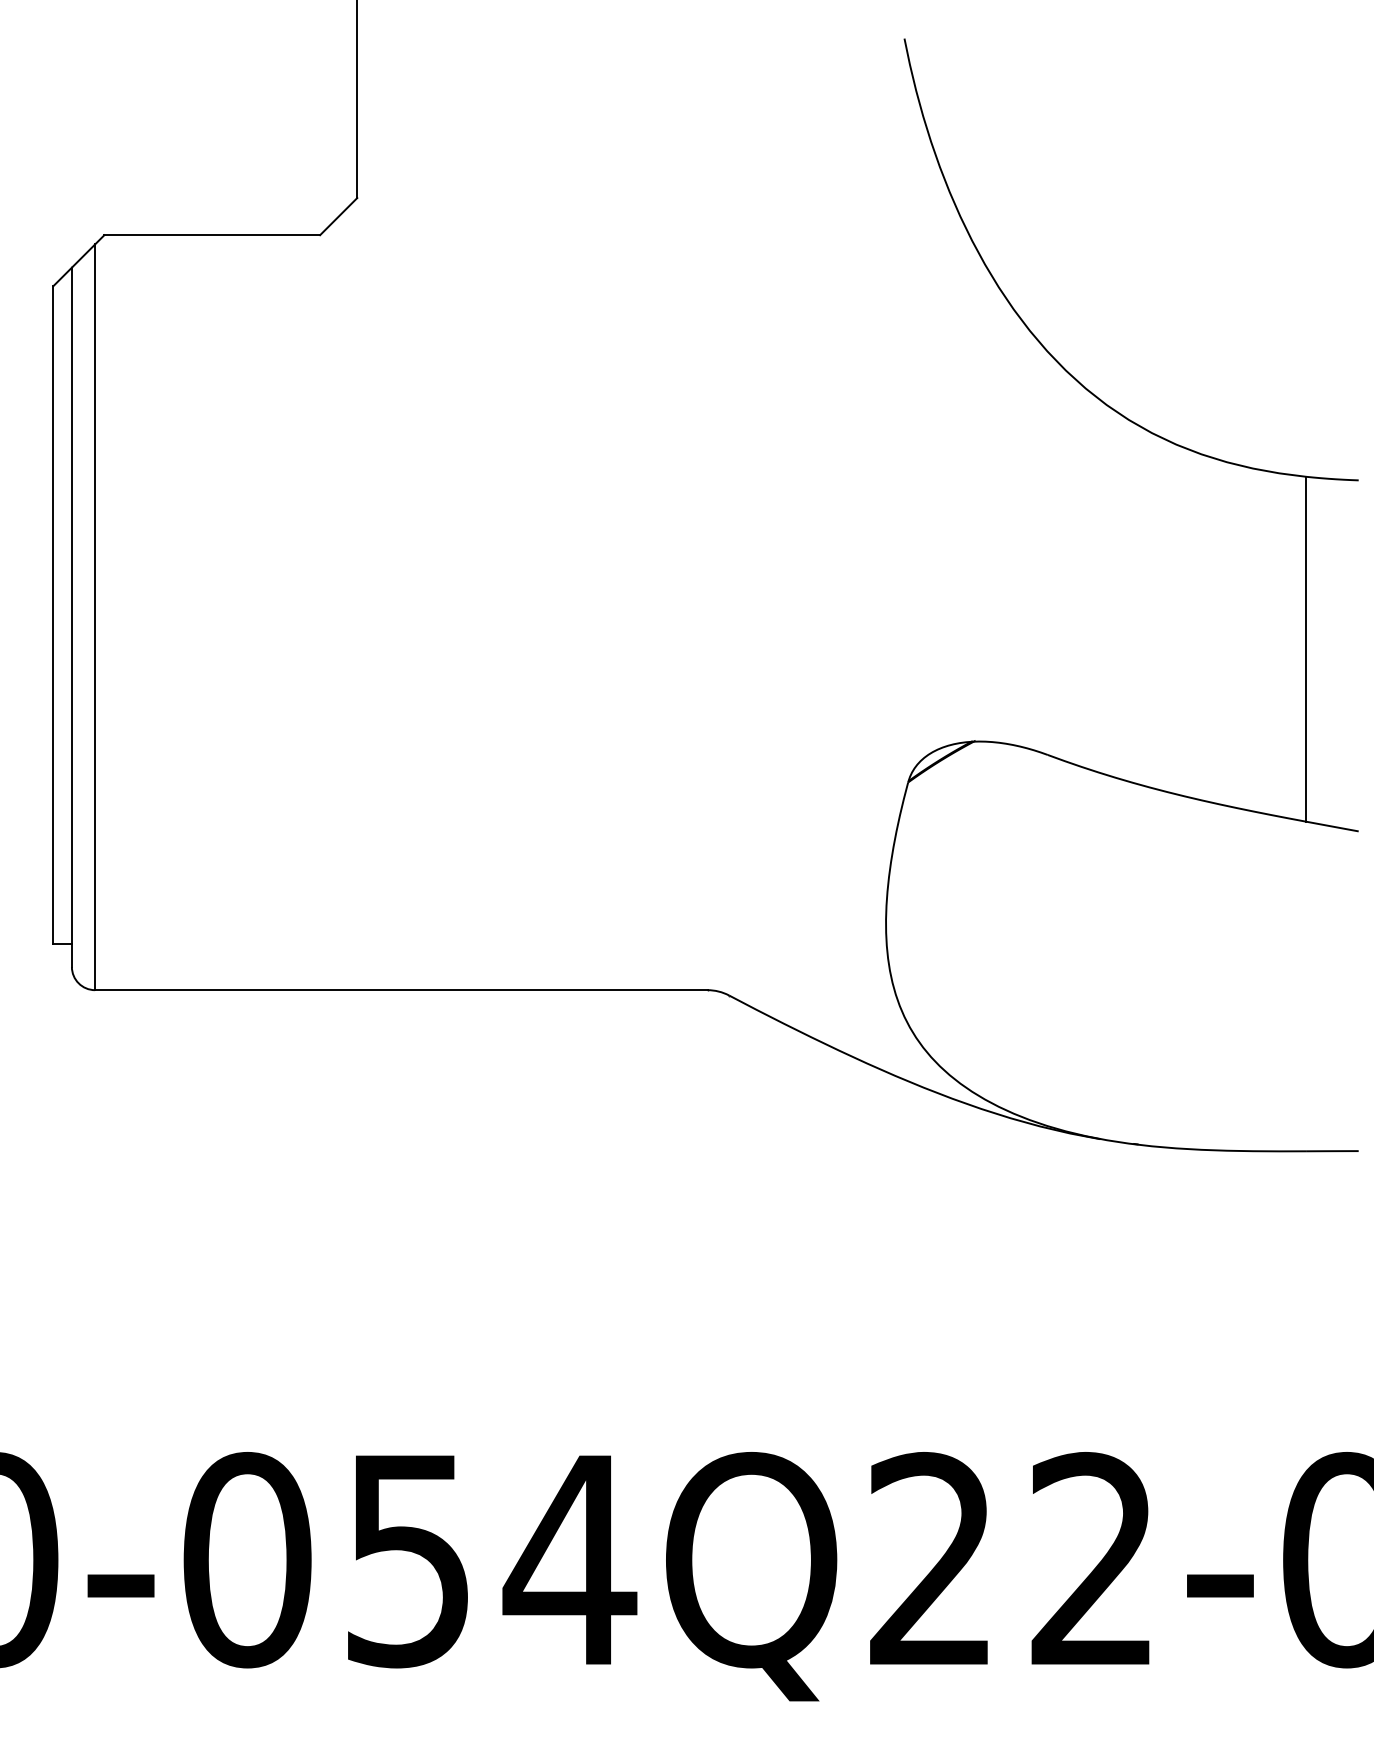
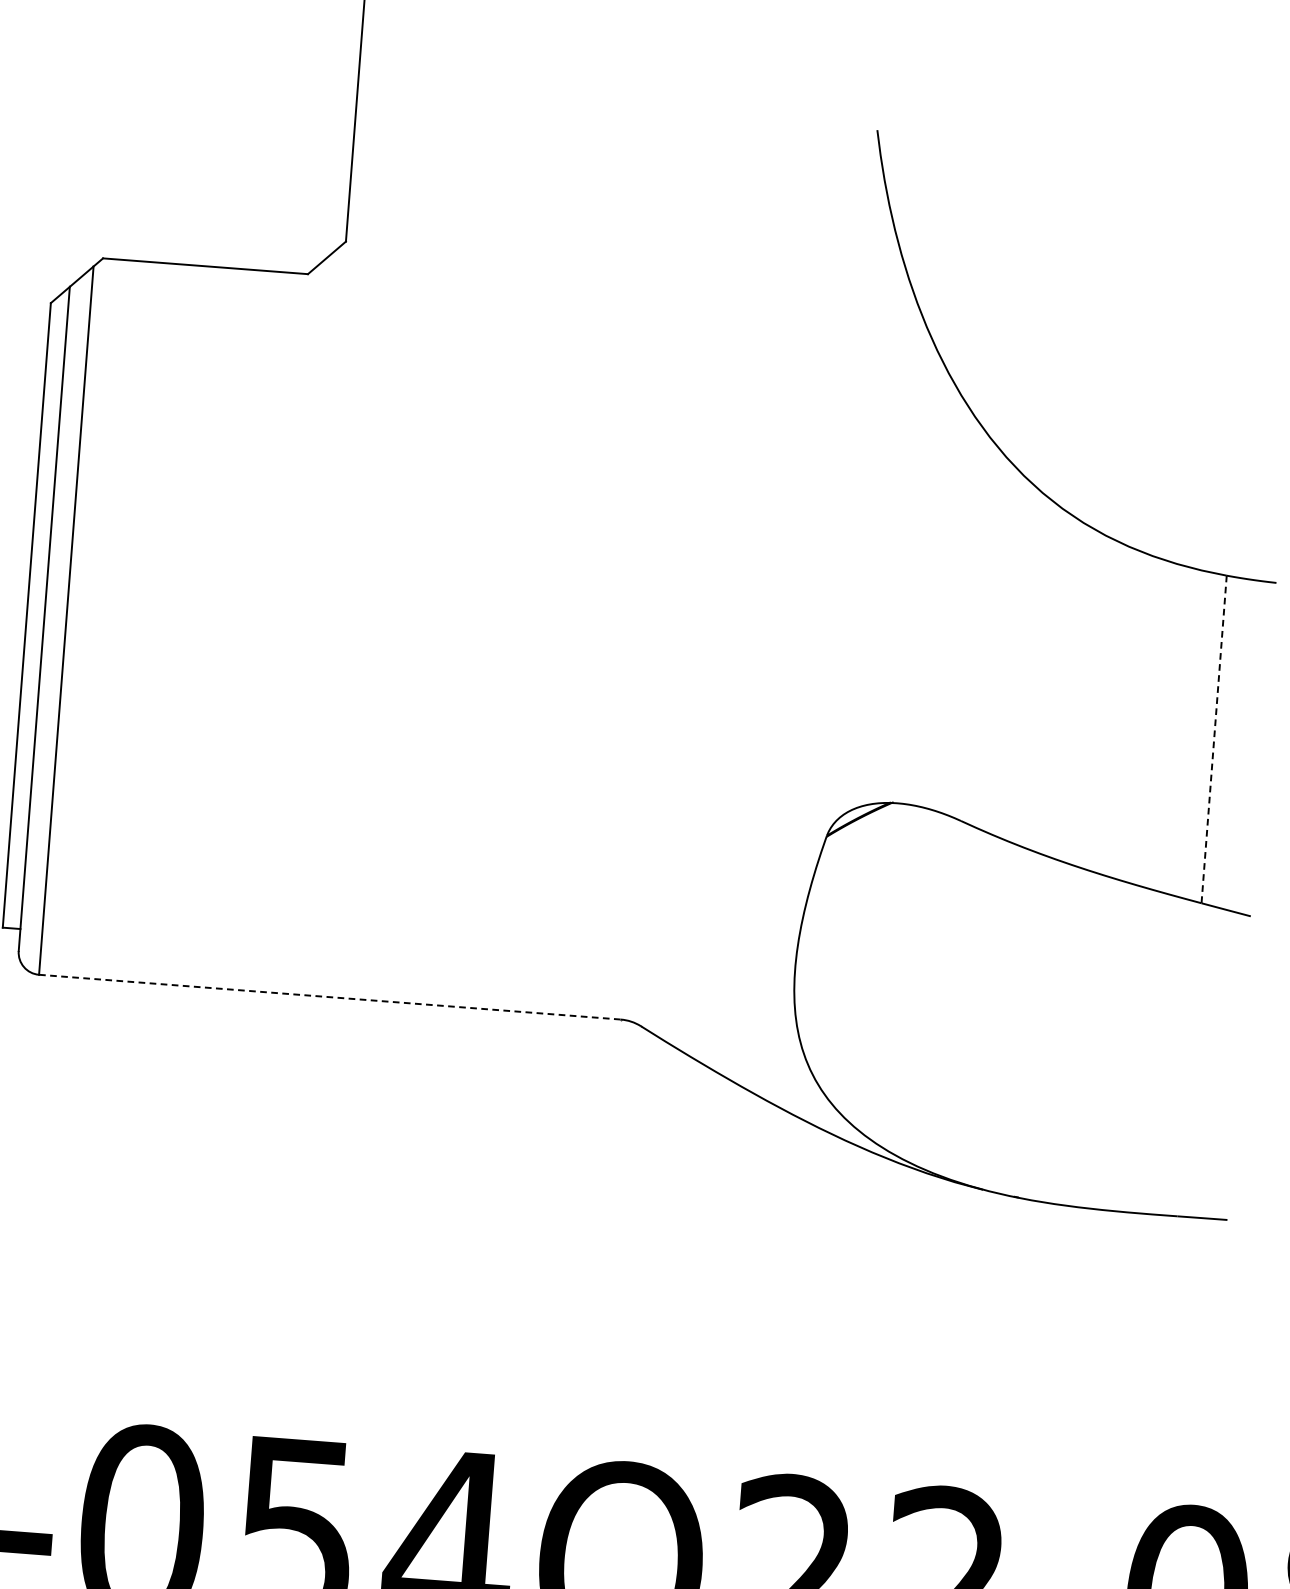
line: (1306, 649) -> (1214, 739), solid -> dashed
line: (401, 990) -> (330, 997), solid -> dashed

